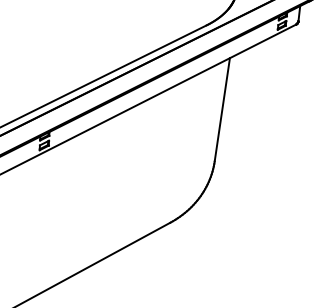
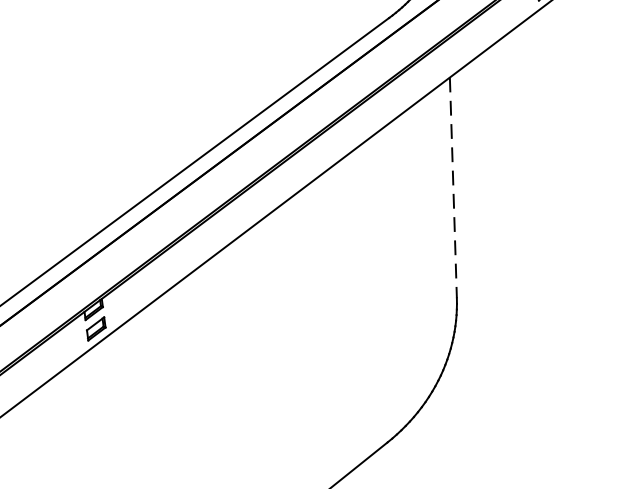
line: (222, 110) -> (454, 189), solid -> dashed

